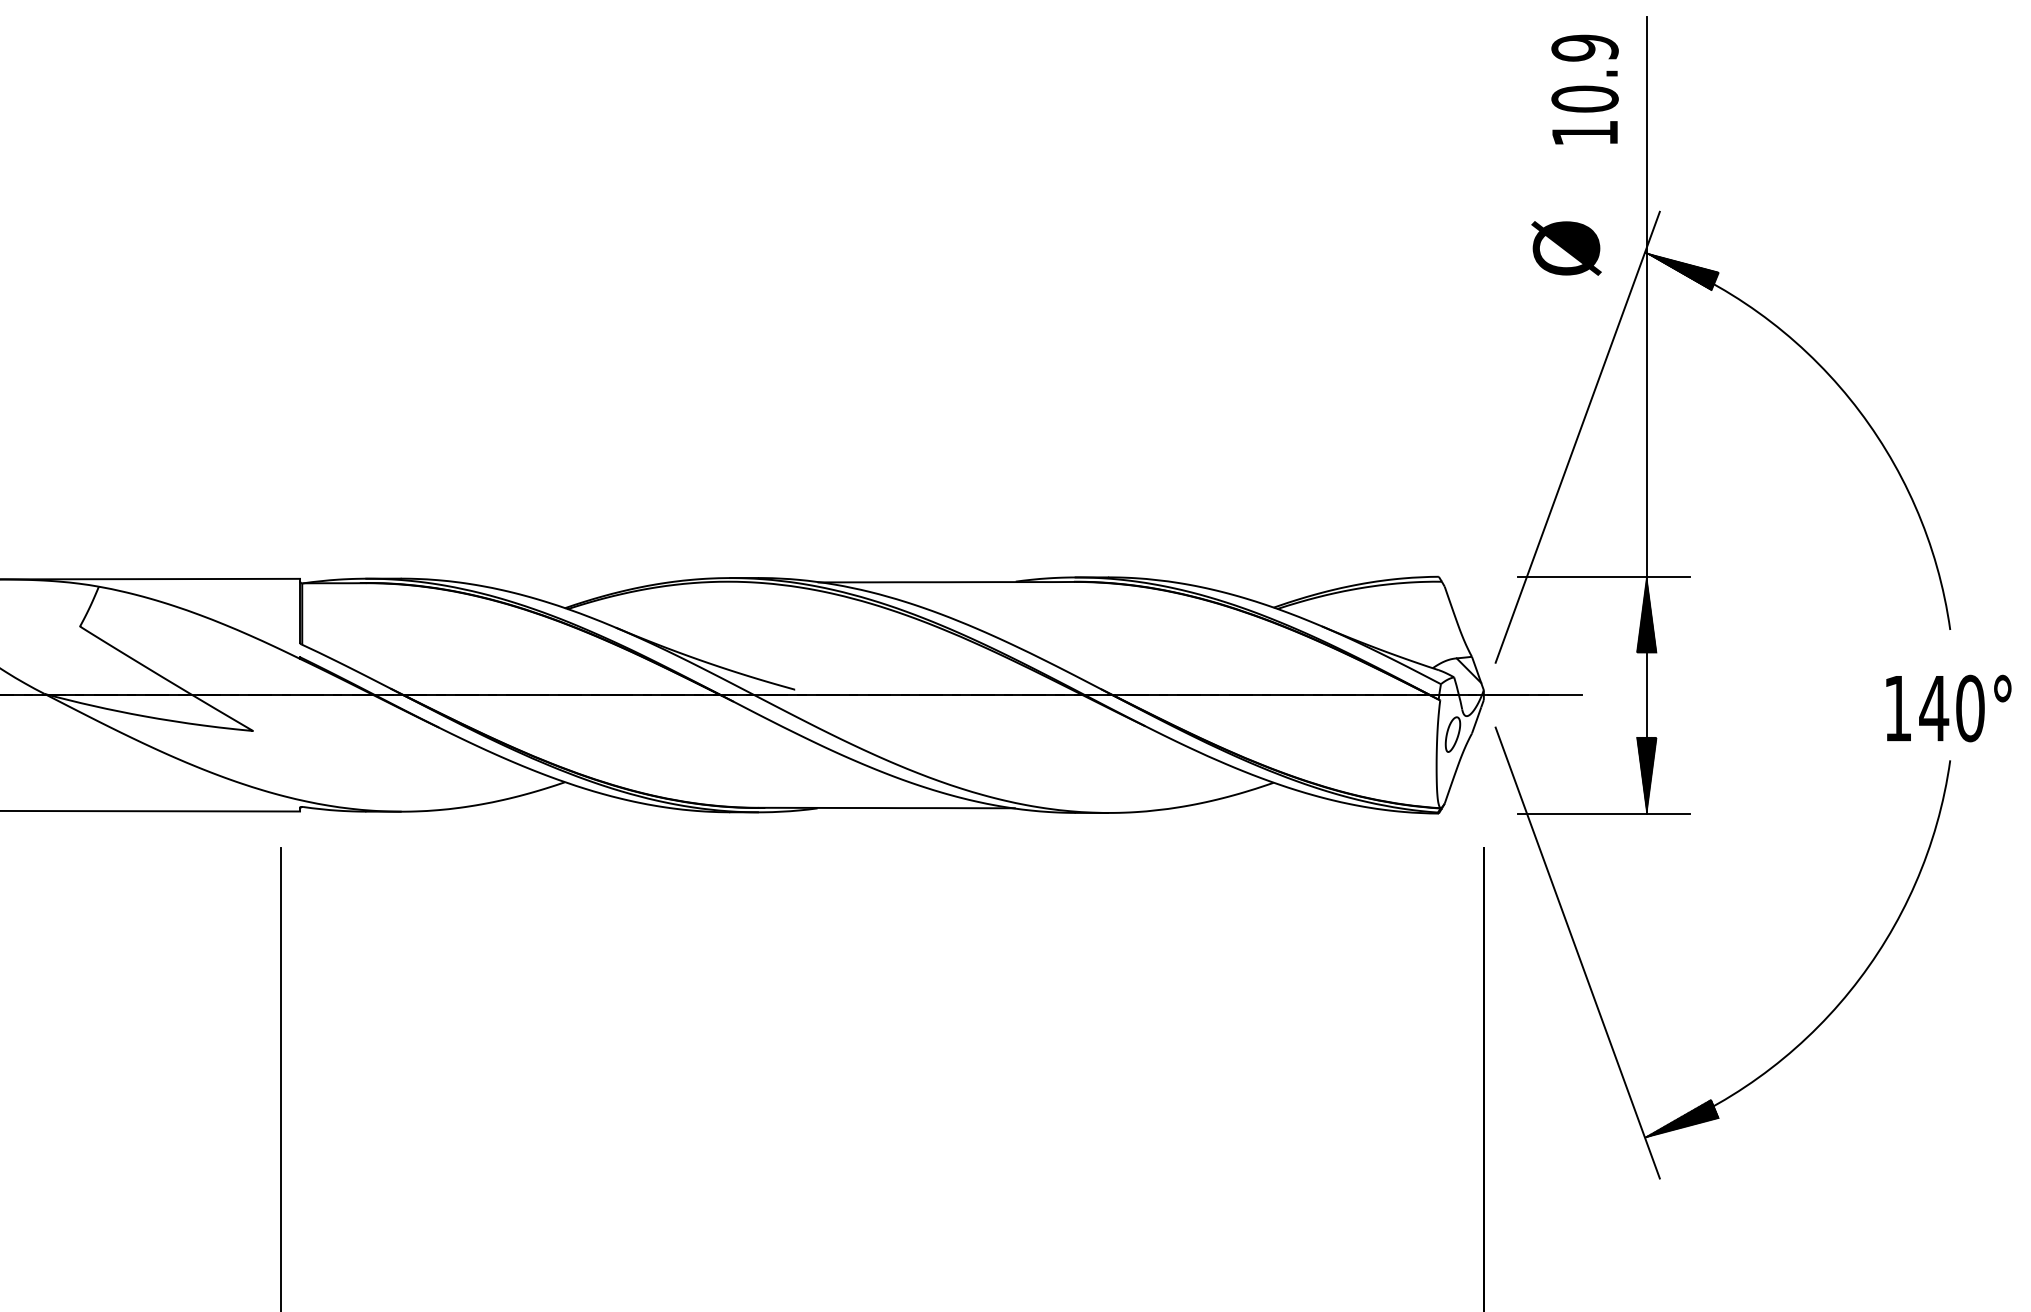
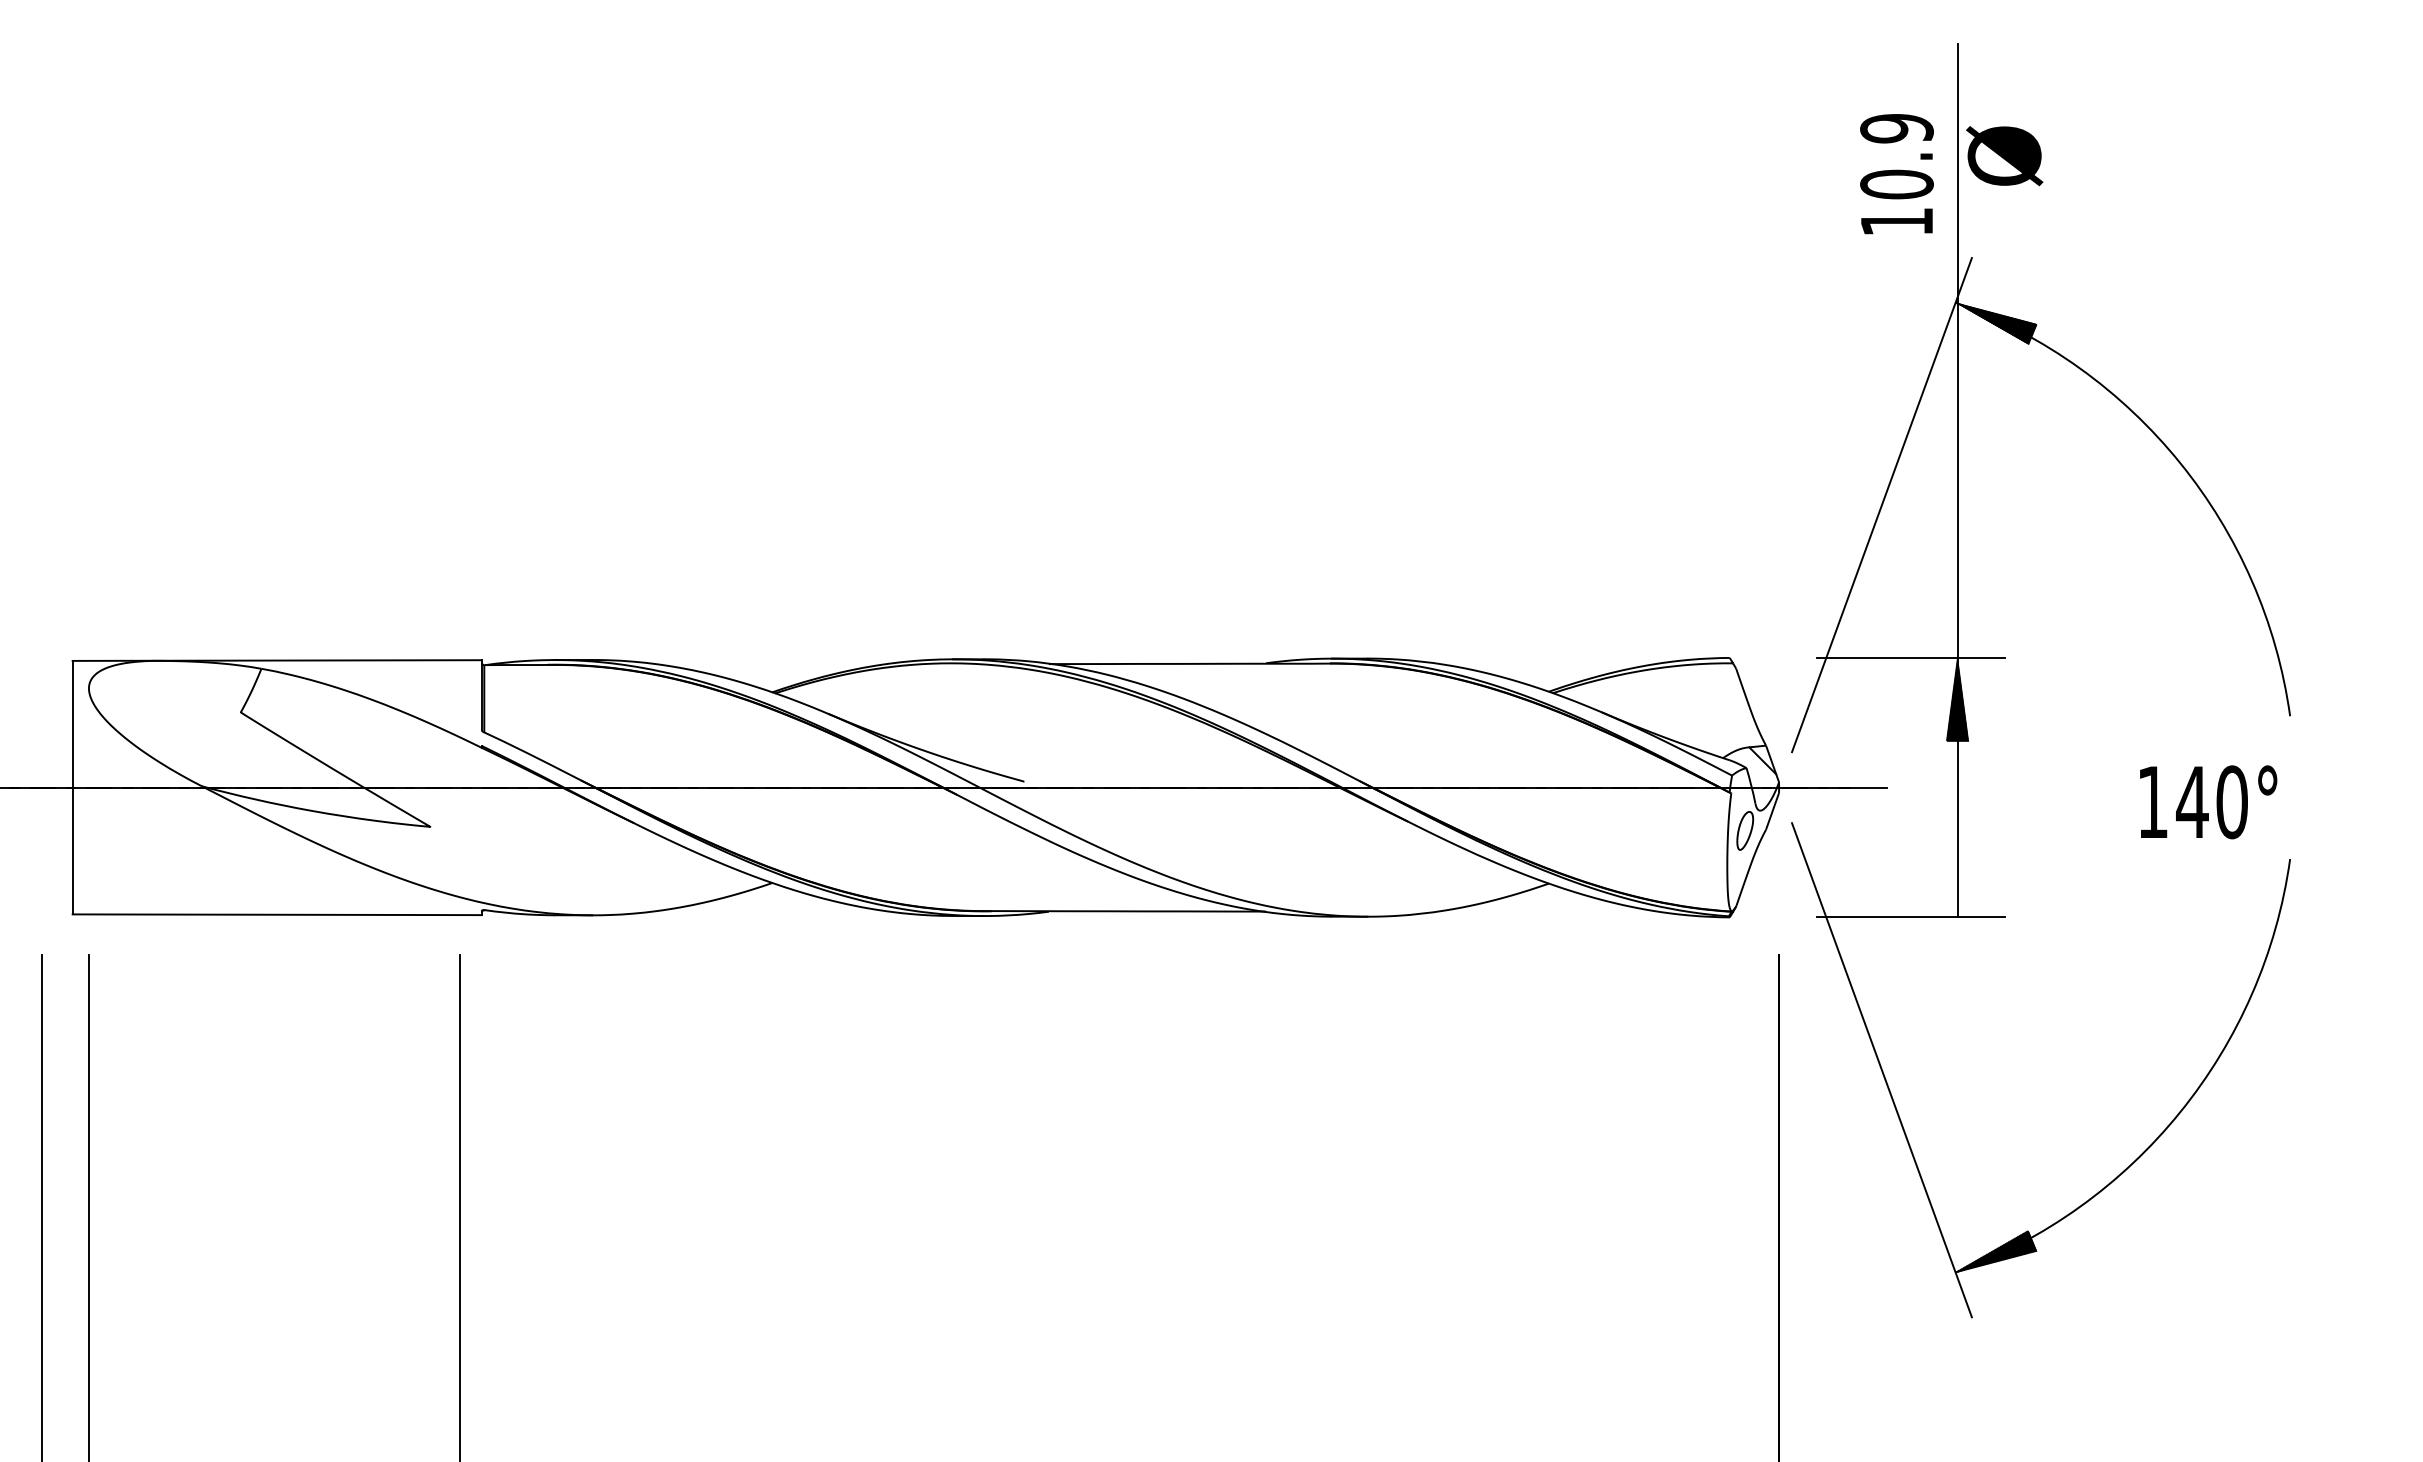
text: (1584, 89) -> (1896, 174), moved
text: (1566, 248) -> (2004, 156), moved
text: (1948, 708) -> (2208, 802), moved
hatch: (1646, 775) -> (1957, 875), removed

